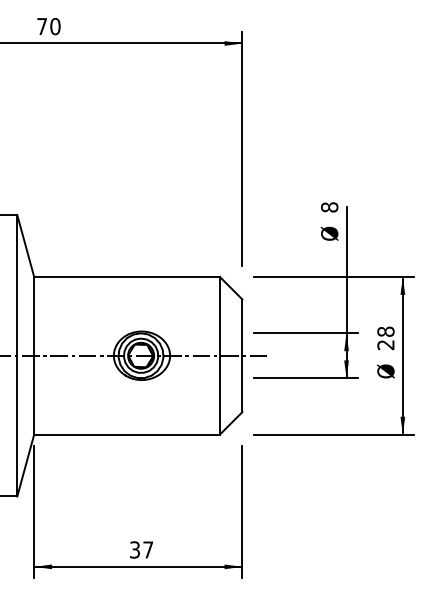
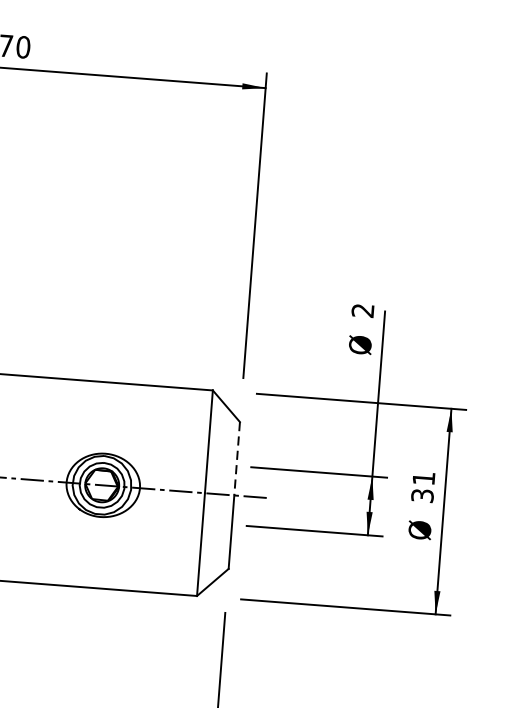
text: (329, 207) -> (362, 310), 8 -> 2
line: (242, 328) -> (237, 459), solid -> dashed
text: (385, 337) -> (422, 485), 28 -> 31

